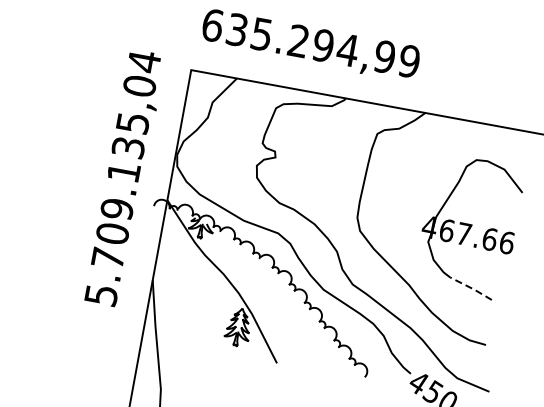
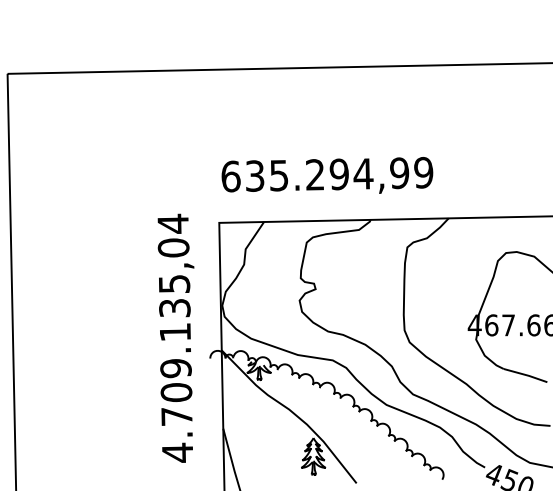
line: (471, 288) -> (526, 375), dashed -> solid
text: (101, 294) -> (177, 452), 5.709.135,04 -> 4.709.135,04

